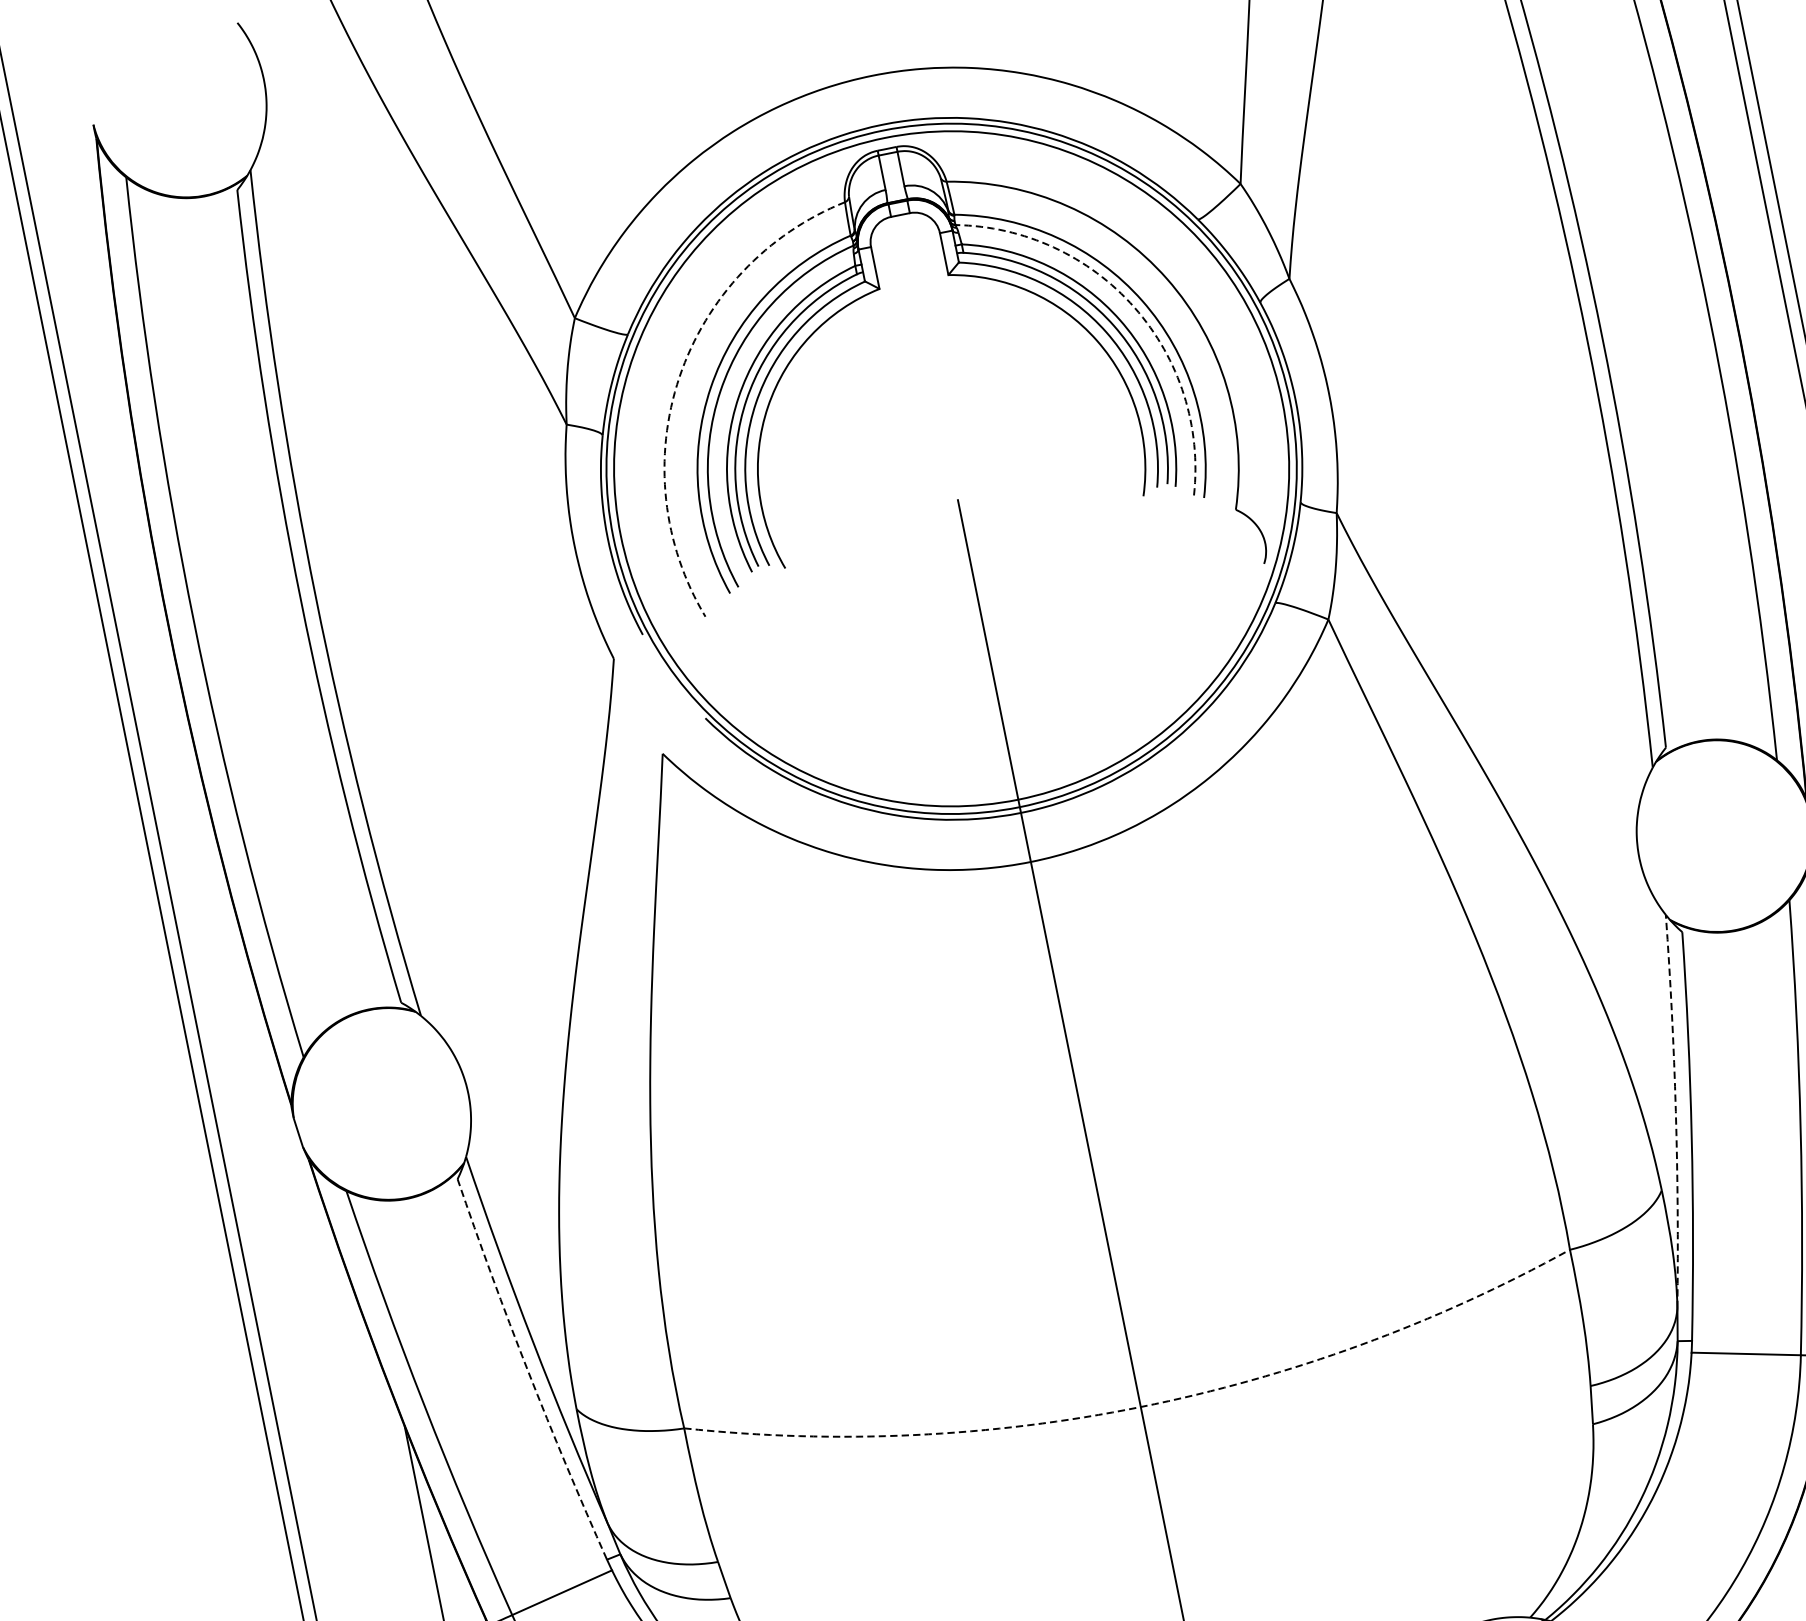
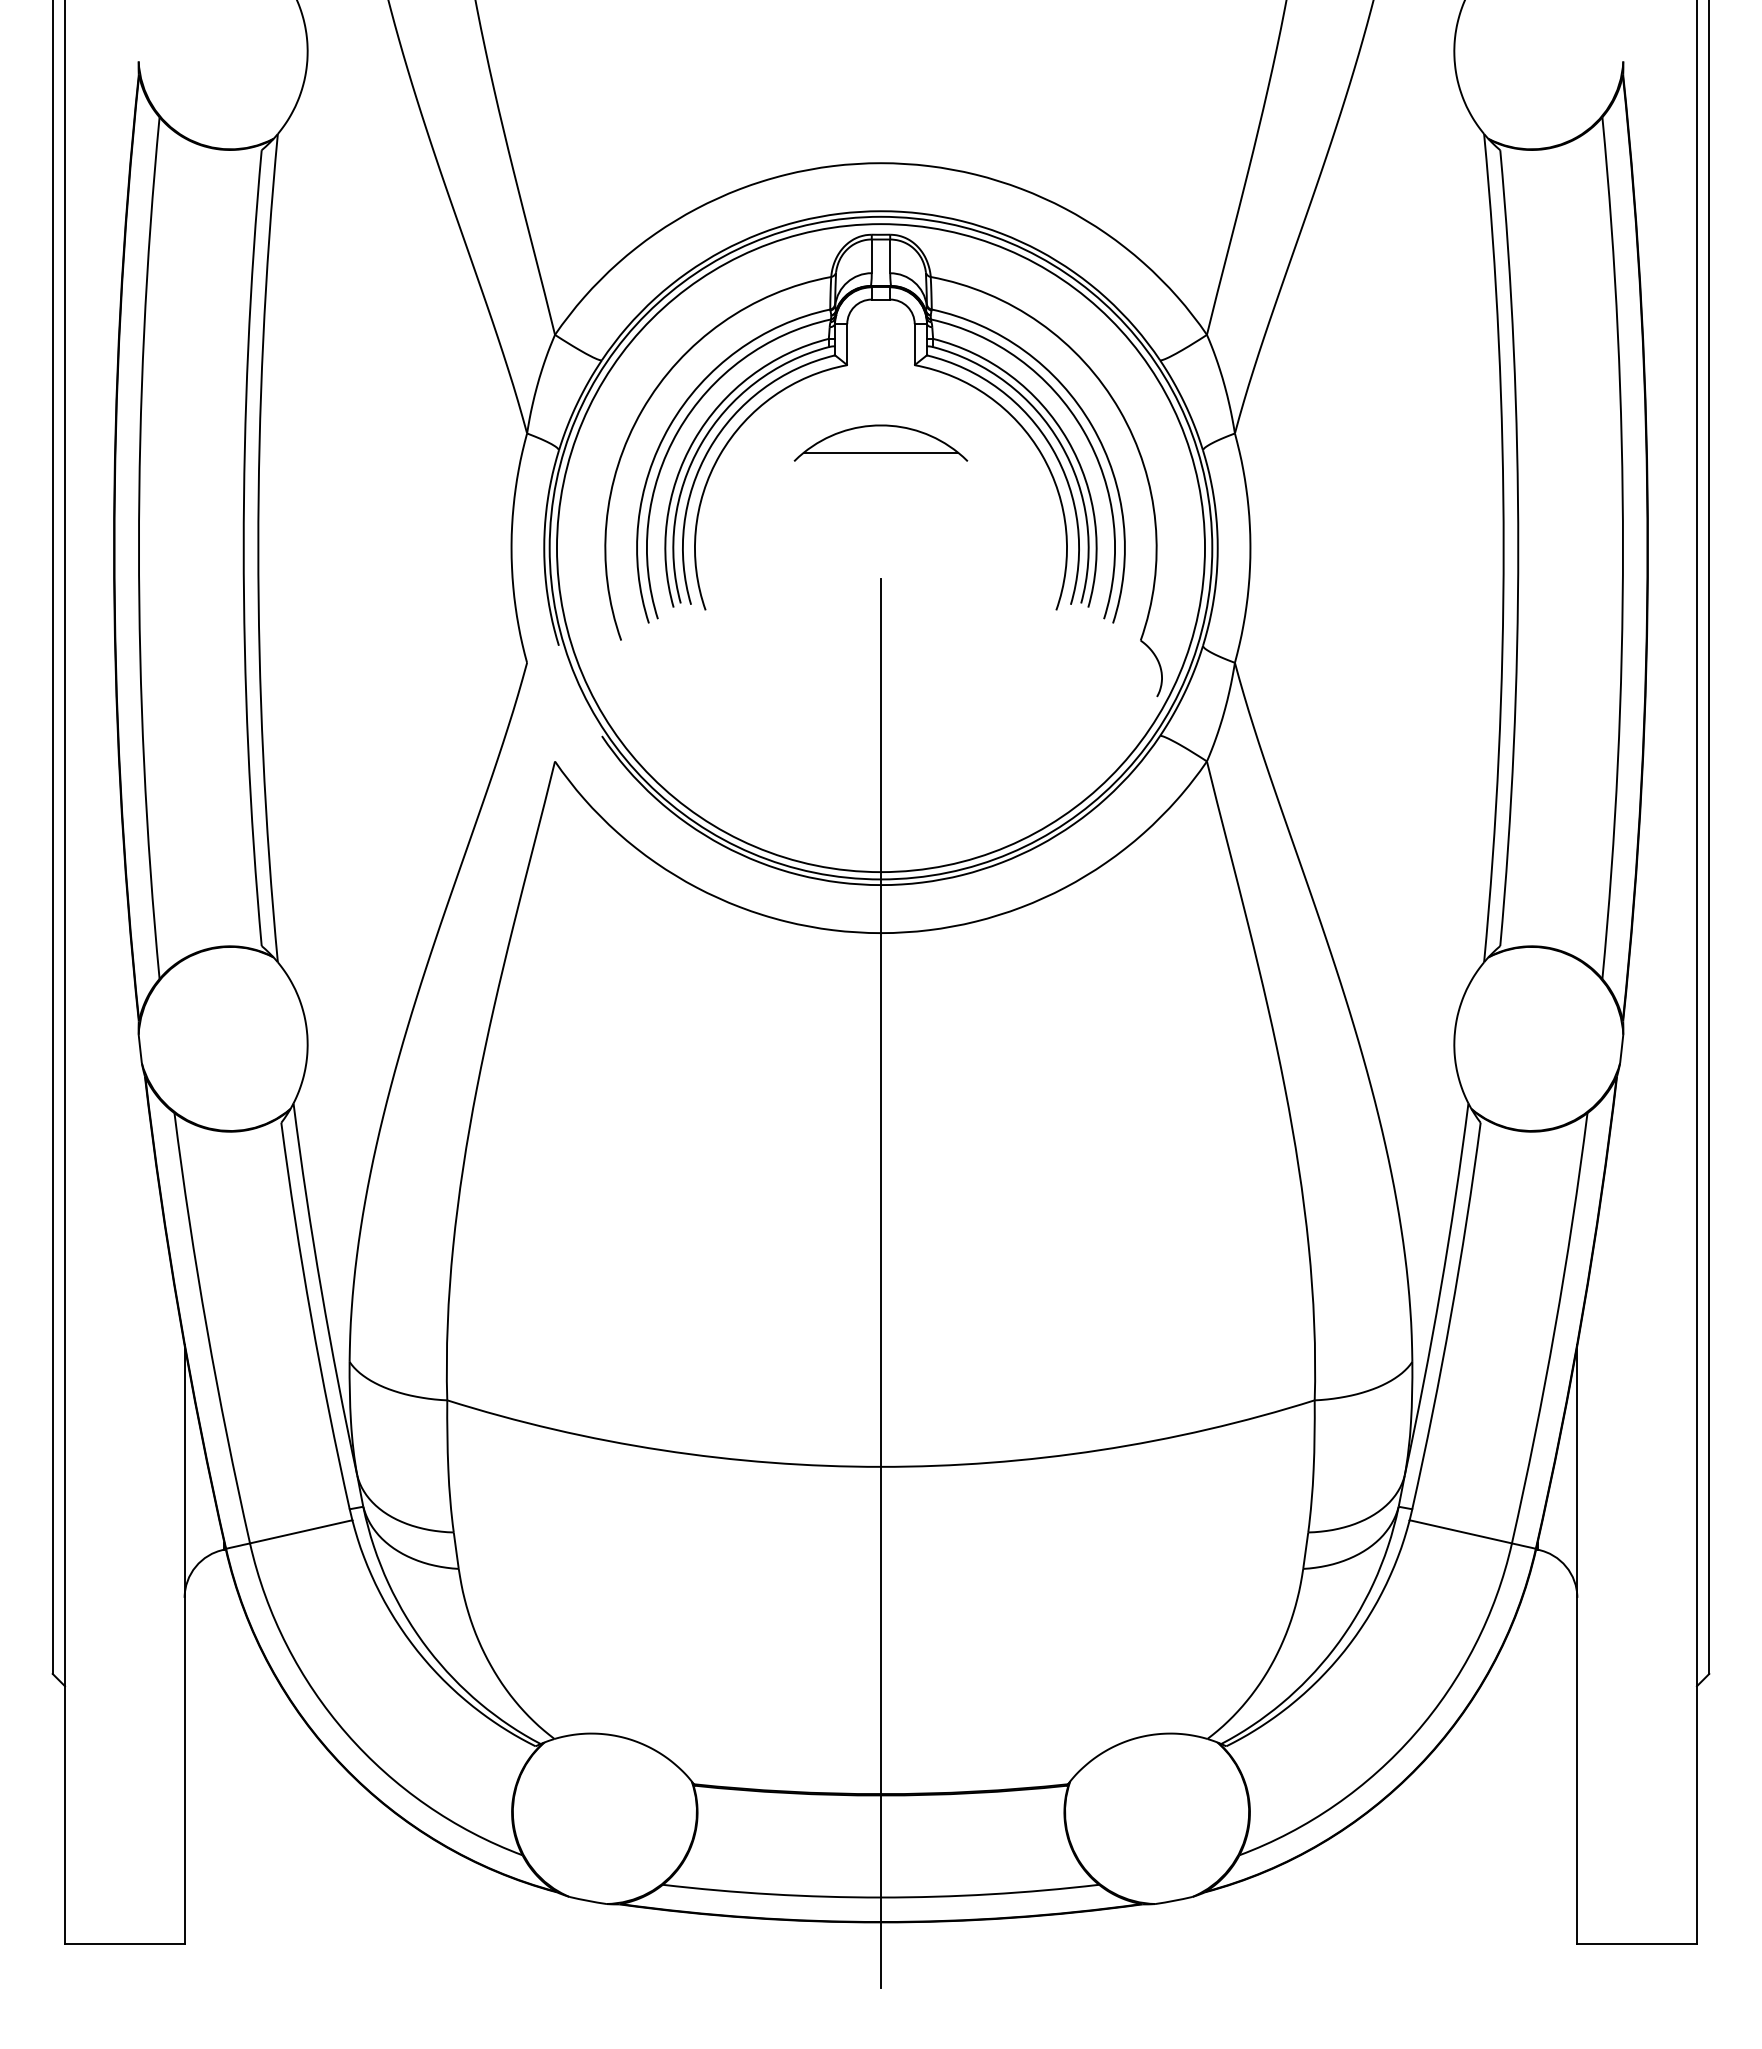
arc: (1134, 308) -> (1083, 431), dashed -> solid
part: (929, 361) -> (880, 442), added
arc: (679, 377) -> (642, 410), dashed -> solid
arc: (1675, 1111) -> (1440, 1290), dashed -> solid
arc: (528, 1370) -> (311, 1316), dashed -> solid
arc: (1141, 1406) -> (881, 1466), dashed -> solid

